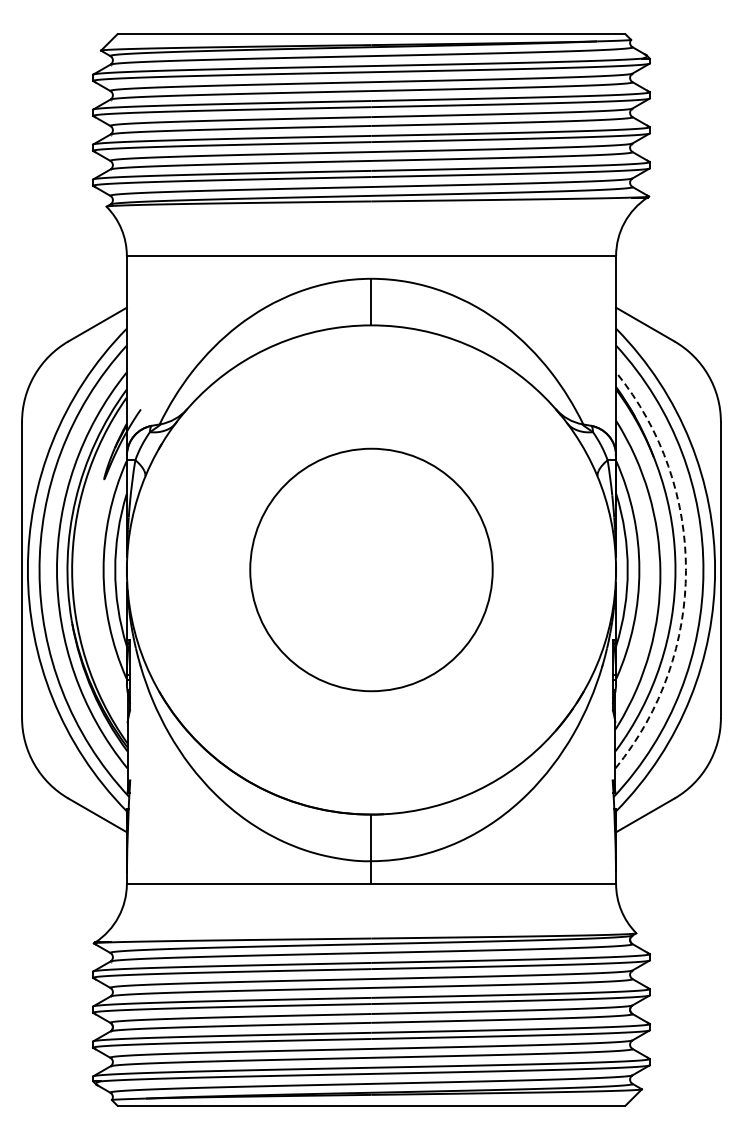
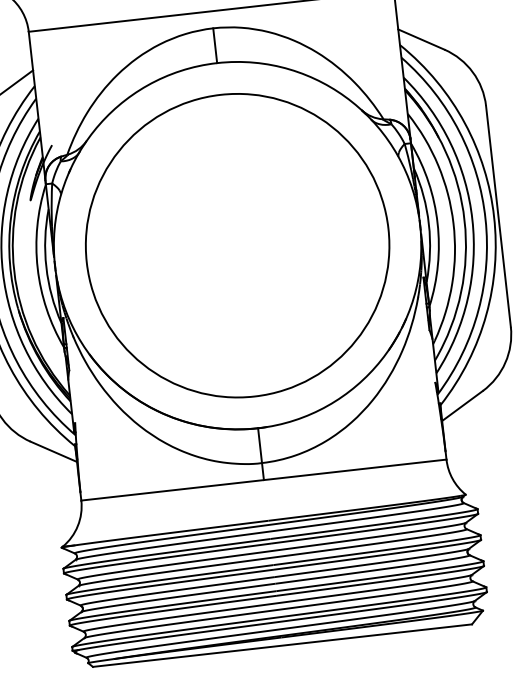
circle: (371, 569) -> (237, 245), size x1.67
arc: (685, 570) -> (472, 219), dashed -> solid

